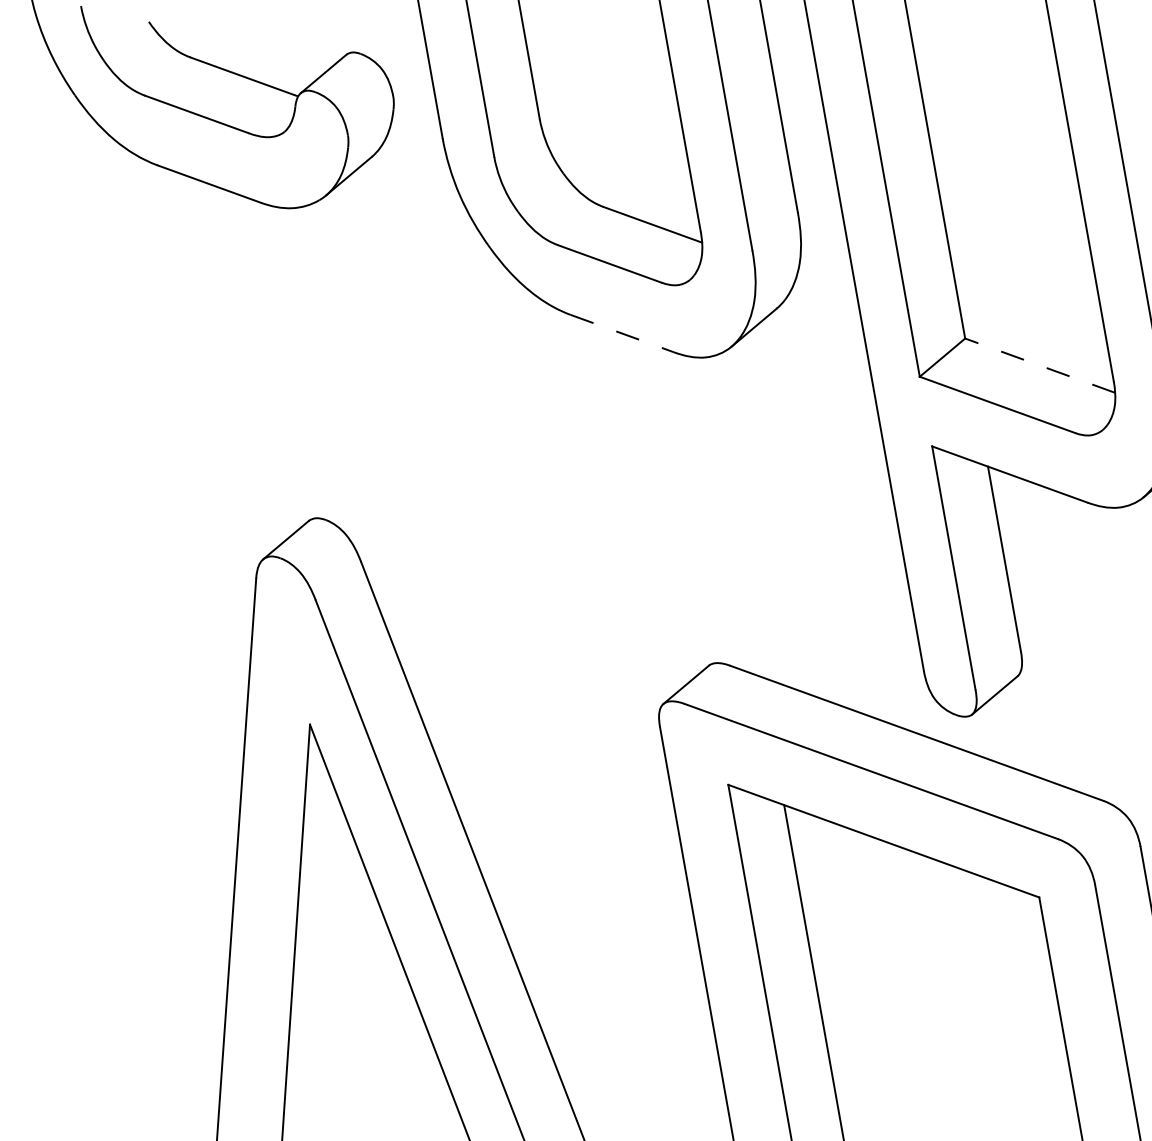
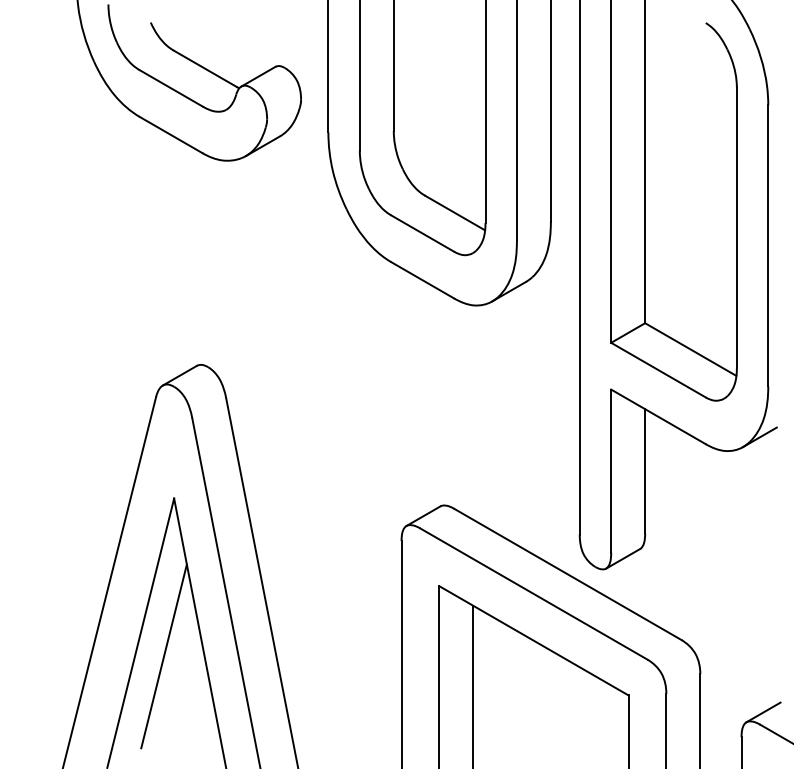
line: (623, 333) -> (423, 280), dashed -> solid
line: (1039, 365) -> (690, 349), dashed -> solid
line: (336, 962) -> (163, 656), added

